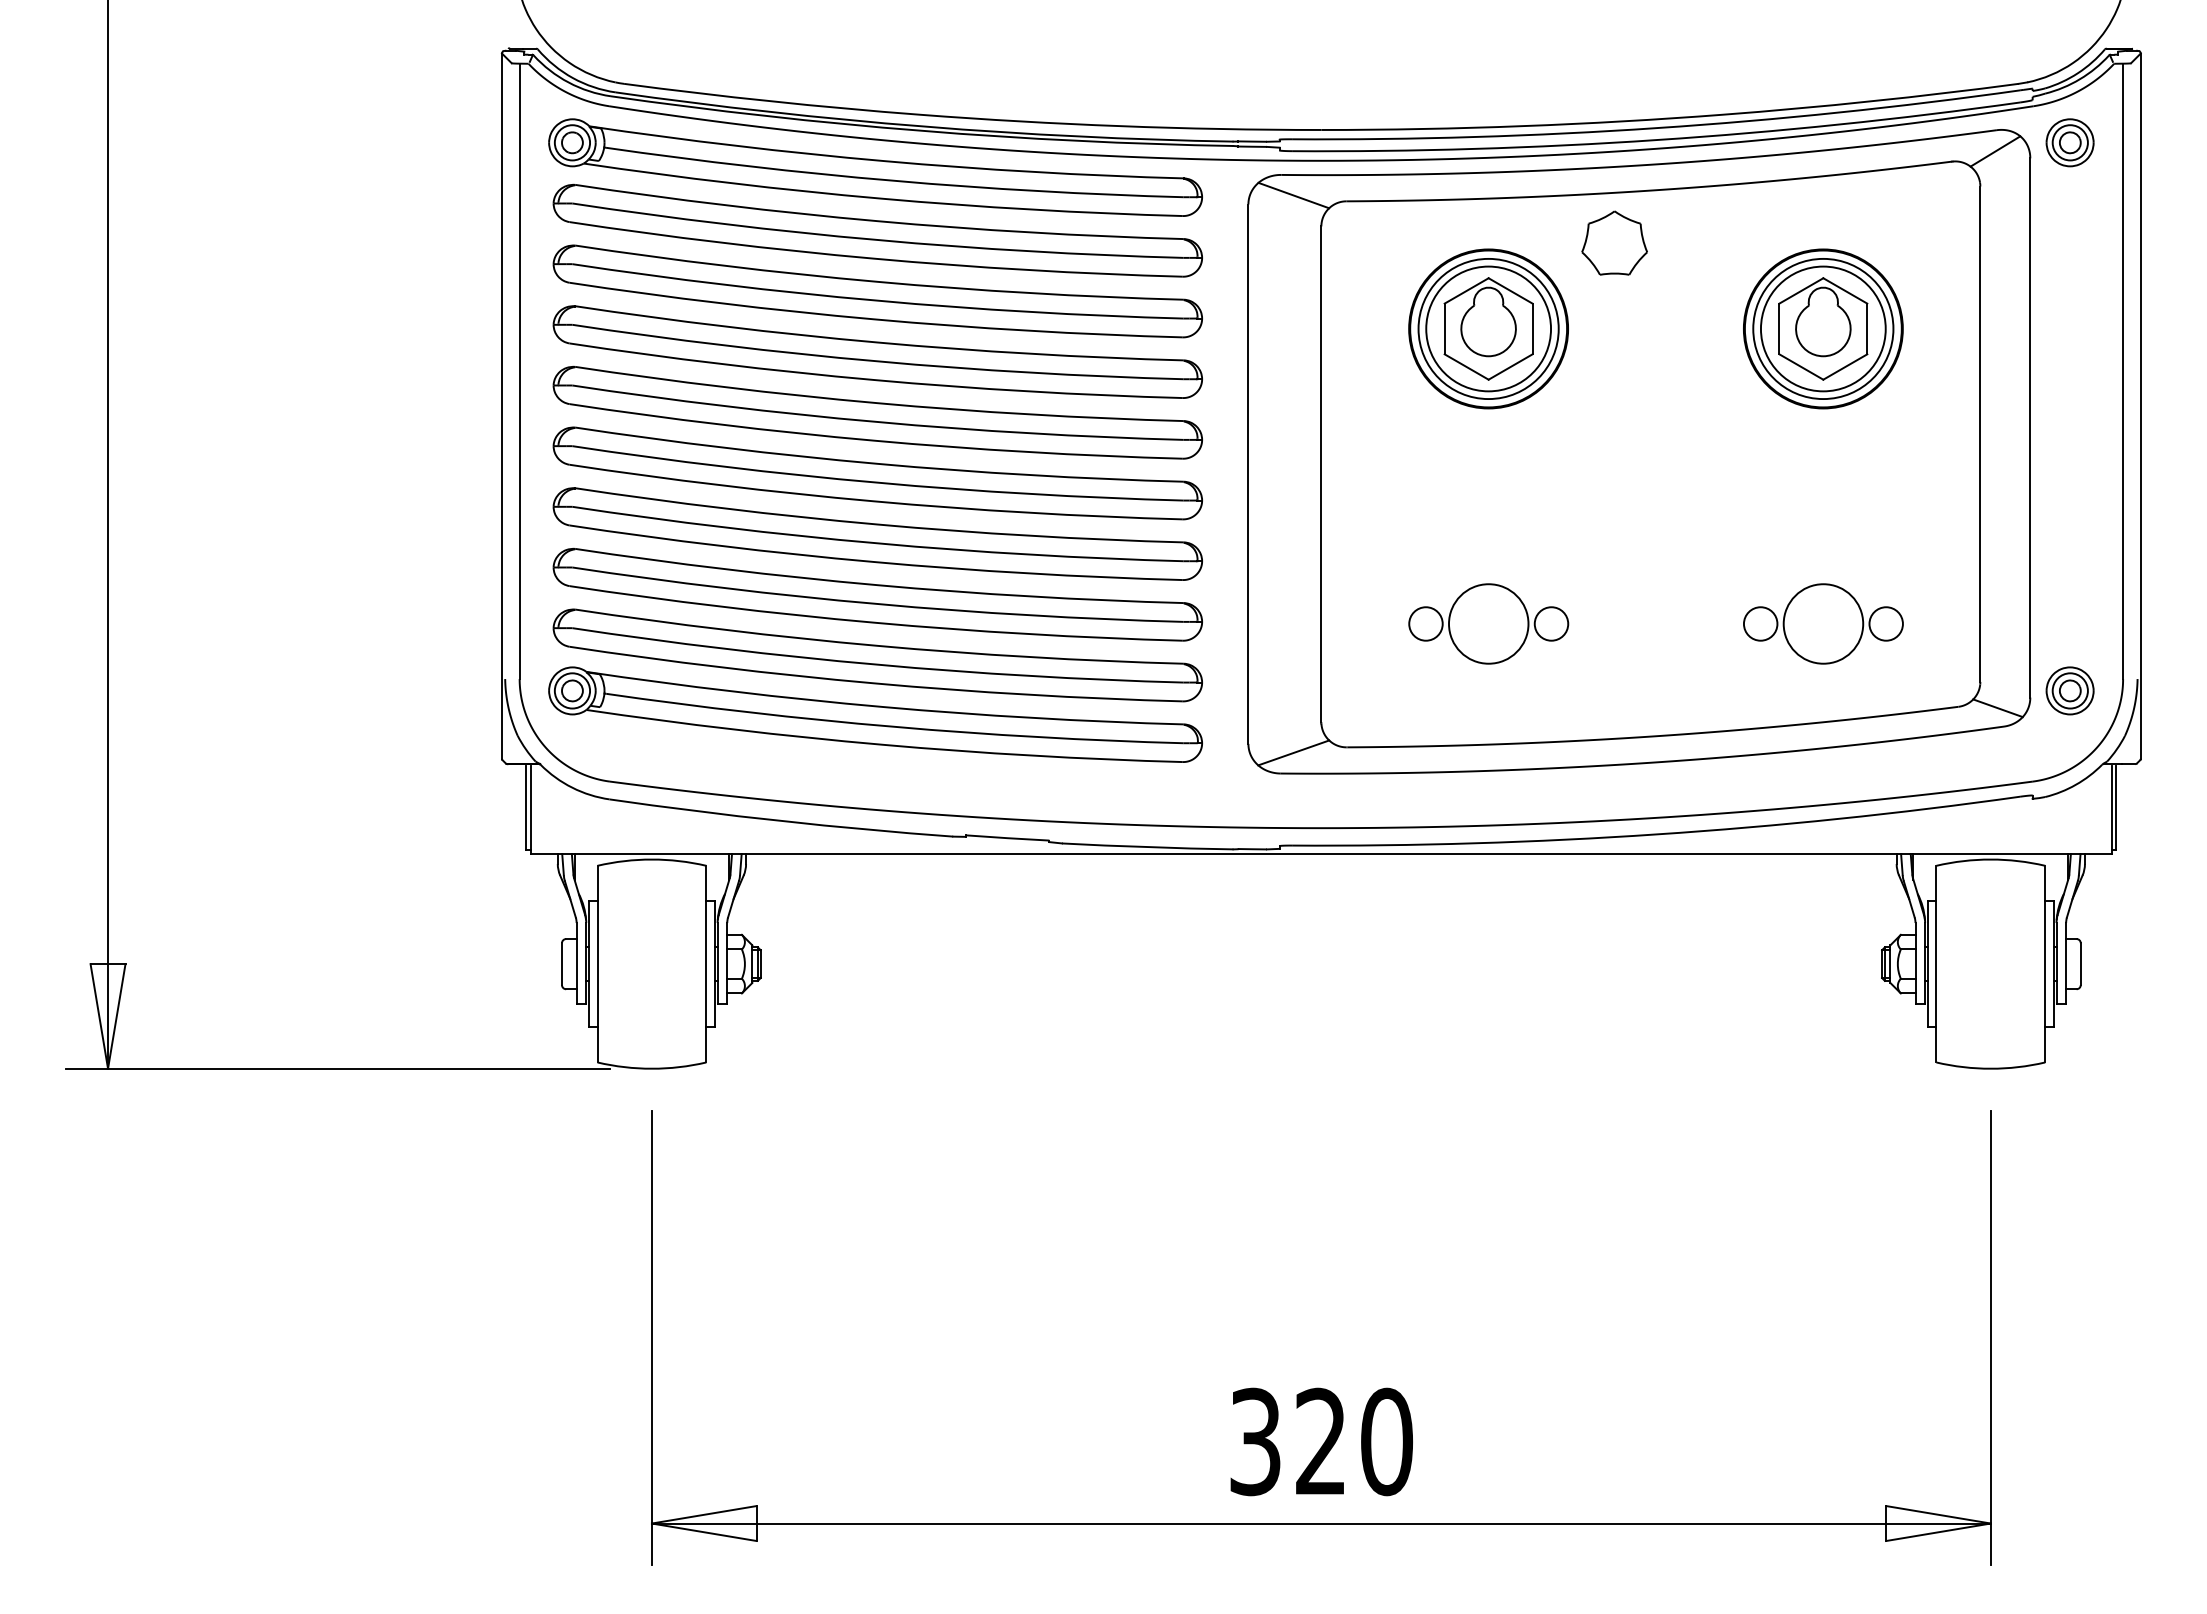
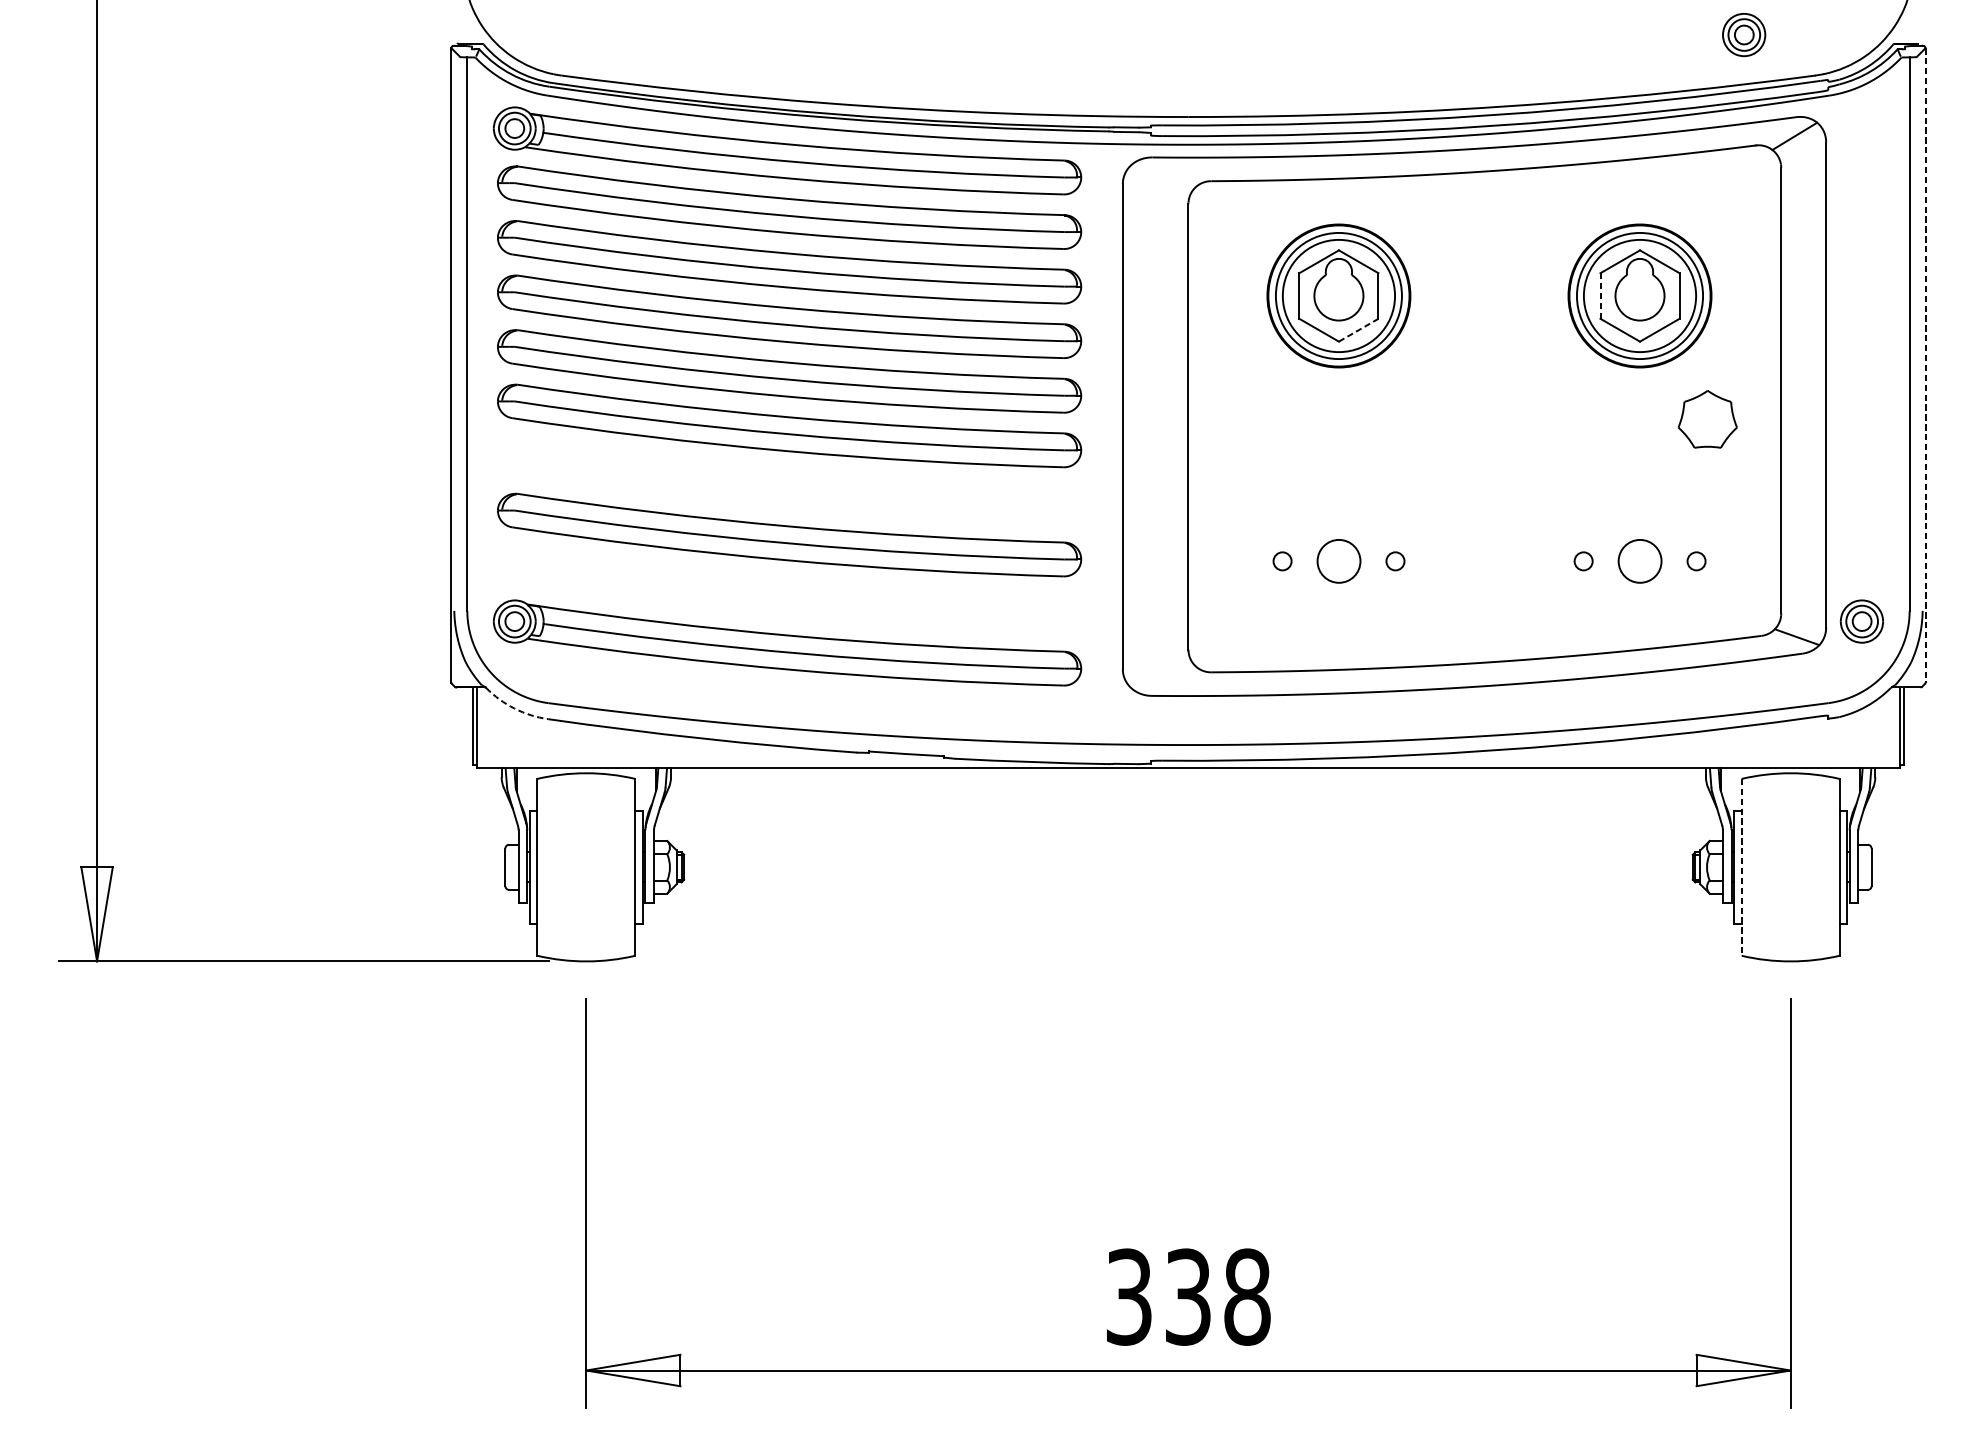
part: (2069, 142) -> (1743, 34), moved
line: (1293, 195) -> (1163, 175), removed
part: (1614, 242) -> (1707, 418), moved
line: (1779, 329) -> (1600, 296), solid -> dashed
line: (1511, 366) -> (1359, 329), solid -> dashed
line: (2140, 406) -> (1925, 365), solid -> dashed
part: (877, 533) -> (789, 479), removed
circle: (1425, 623) -> (1282, 560), size x0.6
circle: (1488, 623) -> (1338, 560), size x0.6
circle: (1551, 623) -> (1395, 560), size x0.6
circle: (1760, 623) -> (1583, 560), size x0.6
circle: (1823, 623) -> (1640, 560), size x0.6
circle: (1885, 623) -> (1695, 560), size x0.6
part: (877, 655) -> (789, 589), removed
line: (1293, 752) -> (1163, 676), removed
arc: (572, 787) -> (514, 708), solid -> dashed
line: (1936, 964) -> (1741, 867), solid -> dashed
text: (1354, 1441) -> (1218, 1296), 320 -> 338

